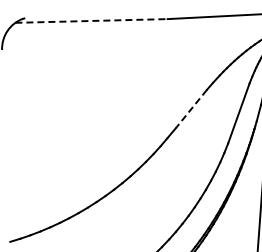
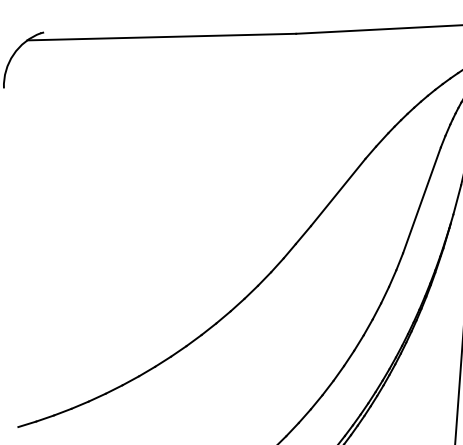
line: (92, 20) -> (163, 36), dashed -> solid
line: (191, 108) -> (338, 191), dashed -> solid

